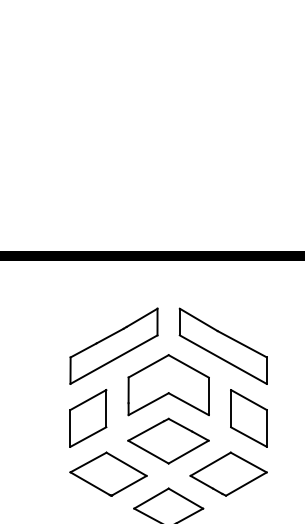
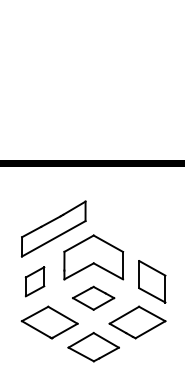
part: (222, 345) -> (133, 228), removed
part: (88, 418) -> (35, 281), size x0.7
part: (168, 440) -> (93, 297), size x0.7

